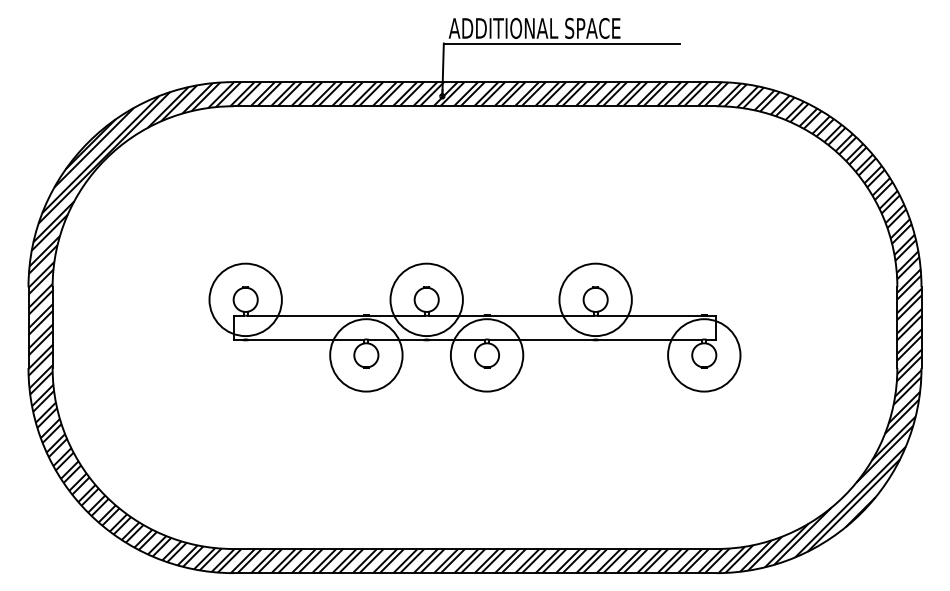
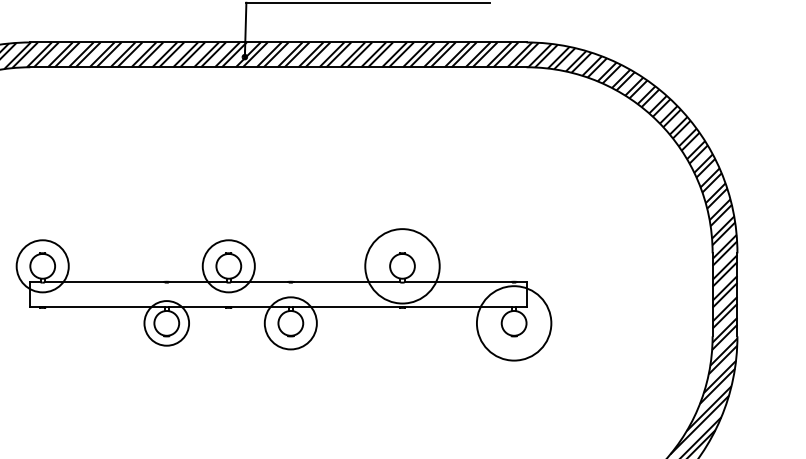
circle: (245, 299) -> (42, 265), size x0.7
circle: (426, 299) -> (228, 265), size x0.7
circle: (366, 355) -> (166, 323), size x0.6
circle: (486, 355) -> (290, 323), size x0.7

